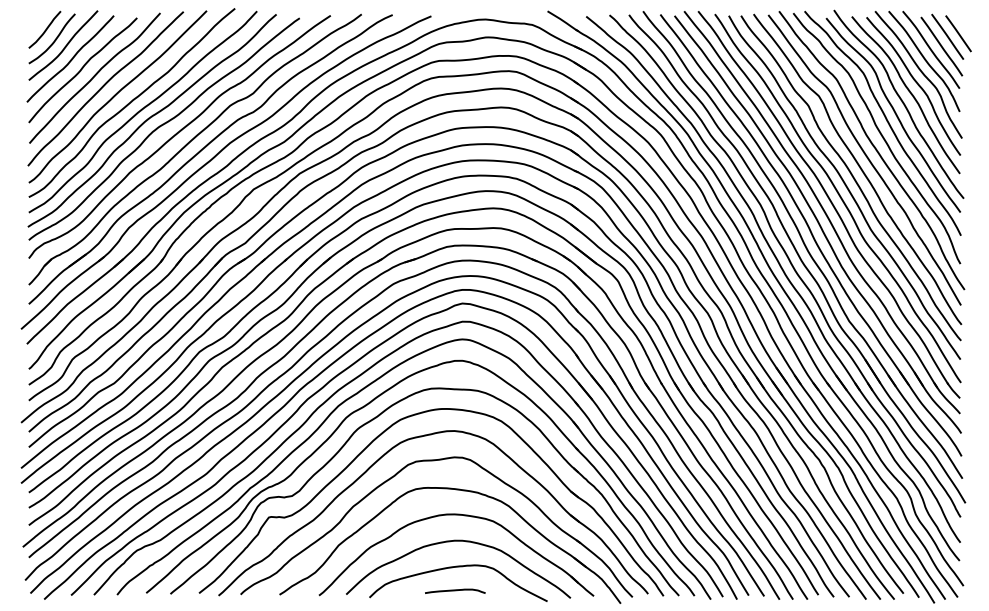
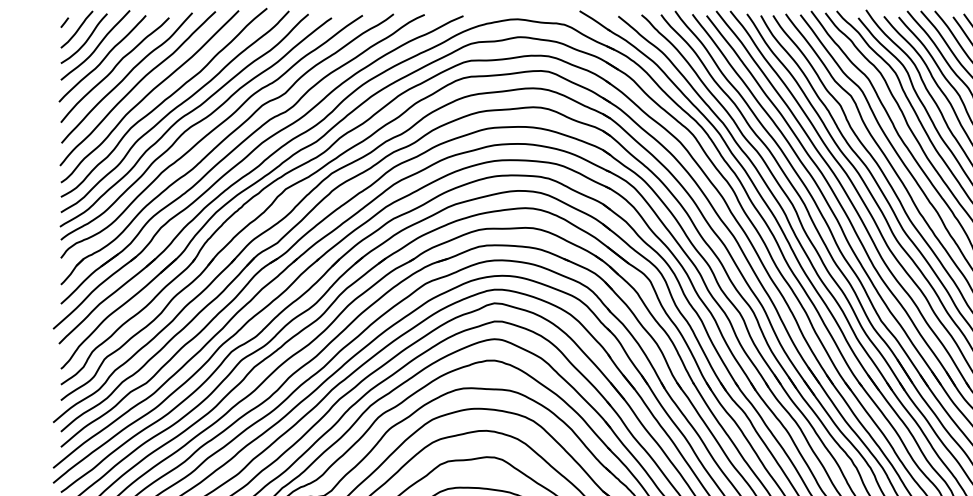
line: (32, 22) -> (64, 22), added

